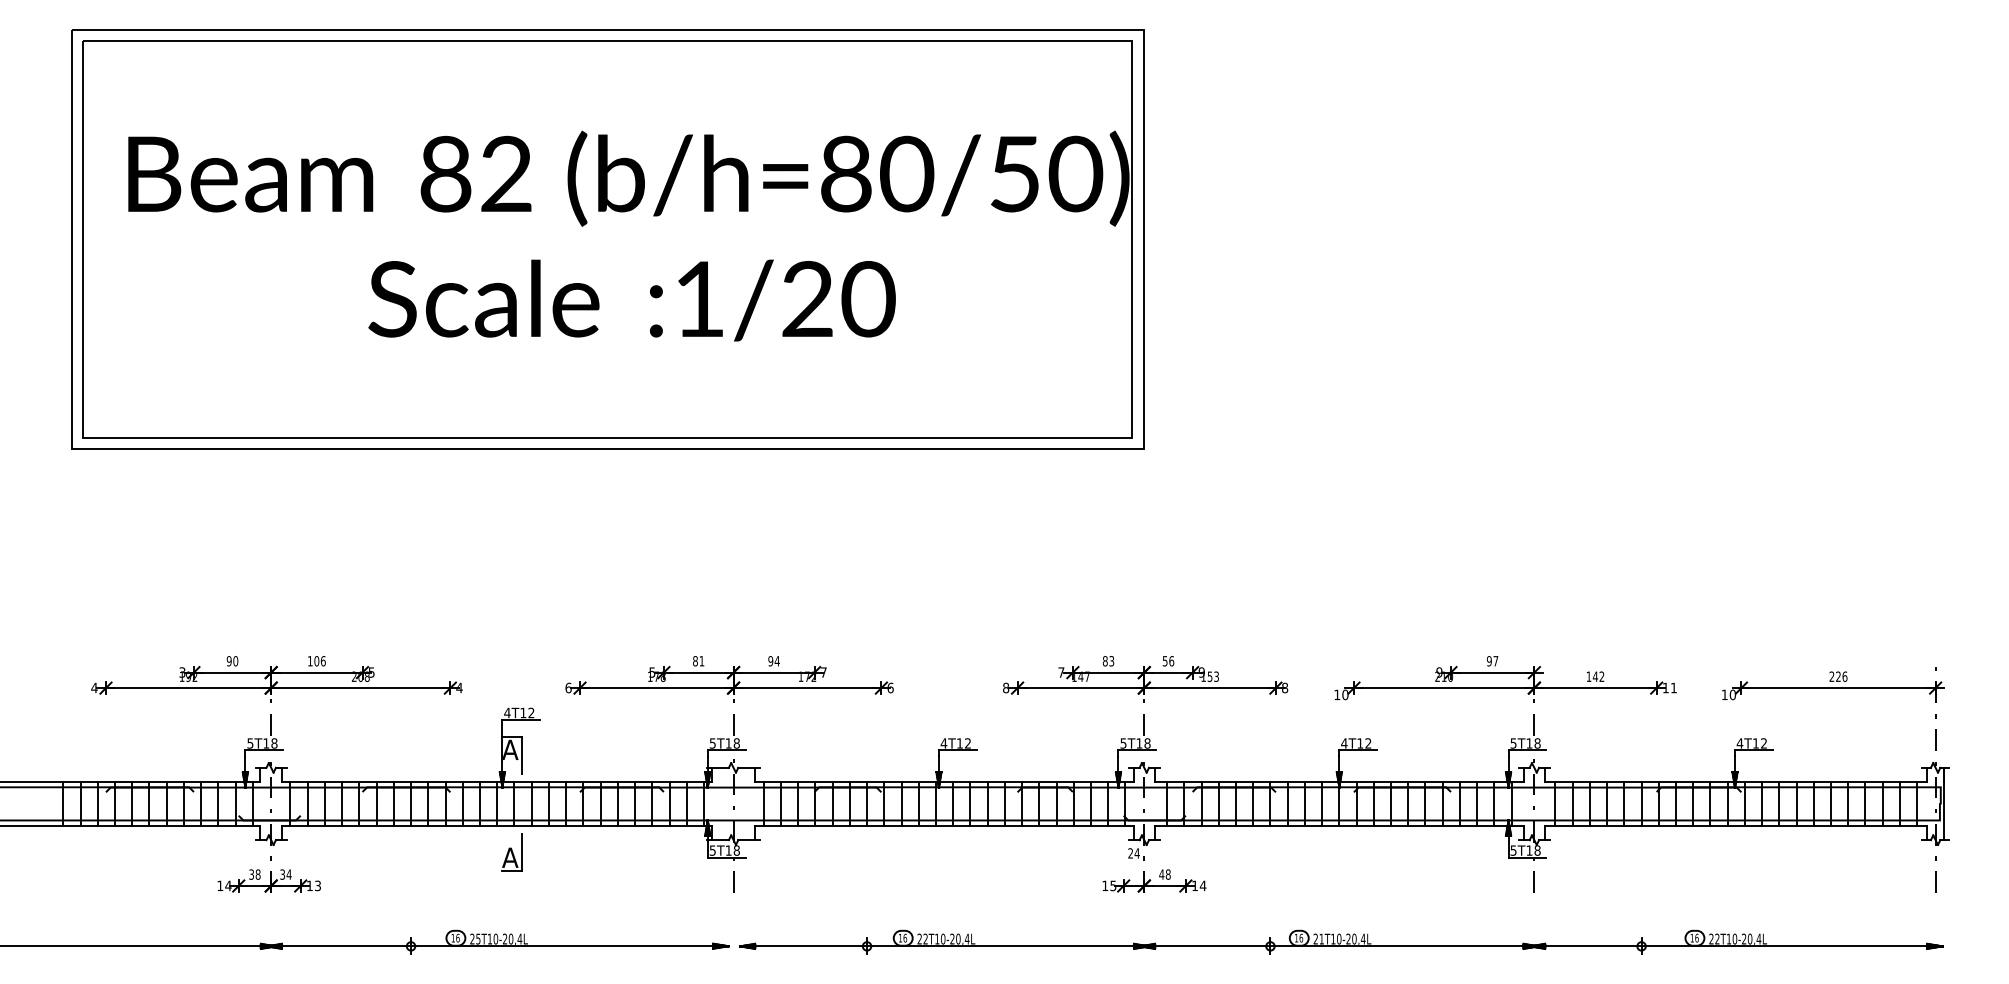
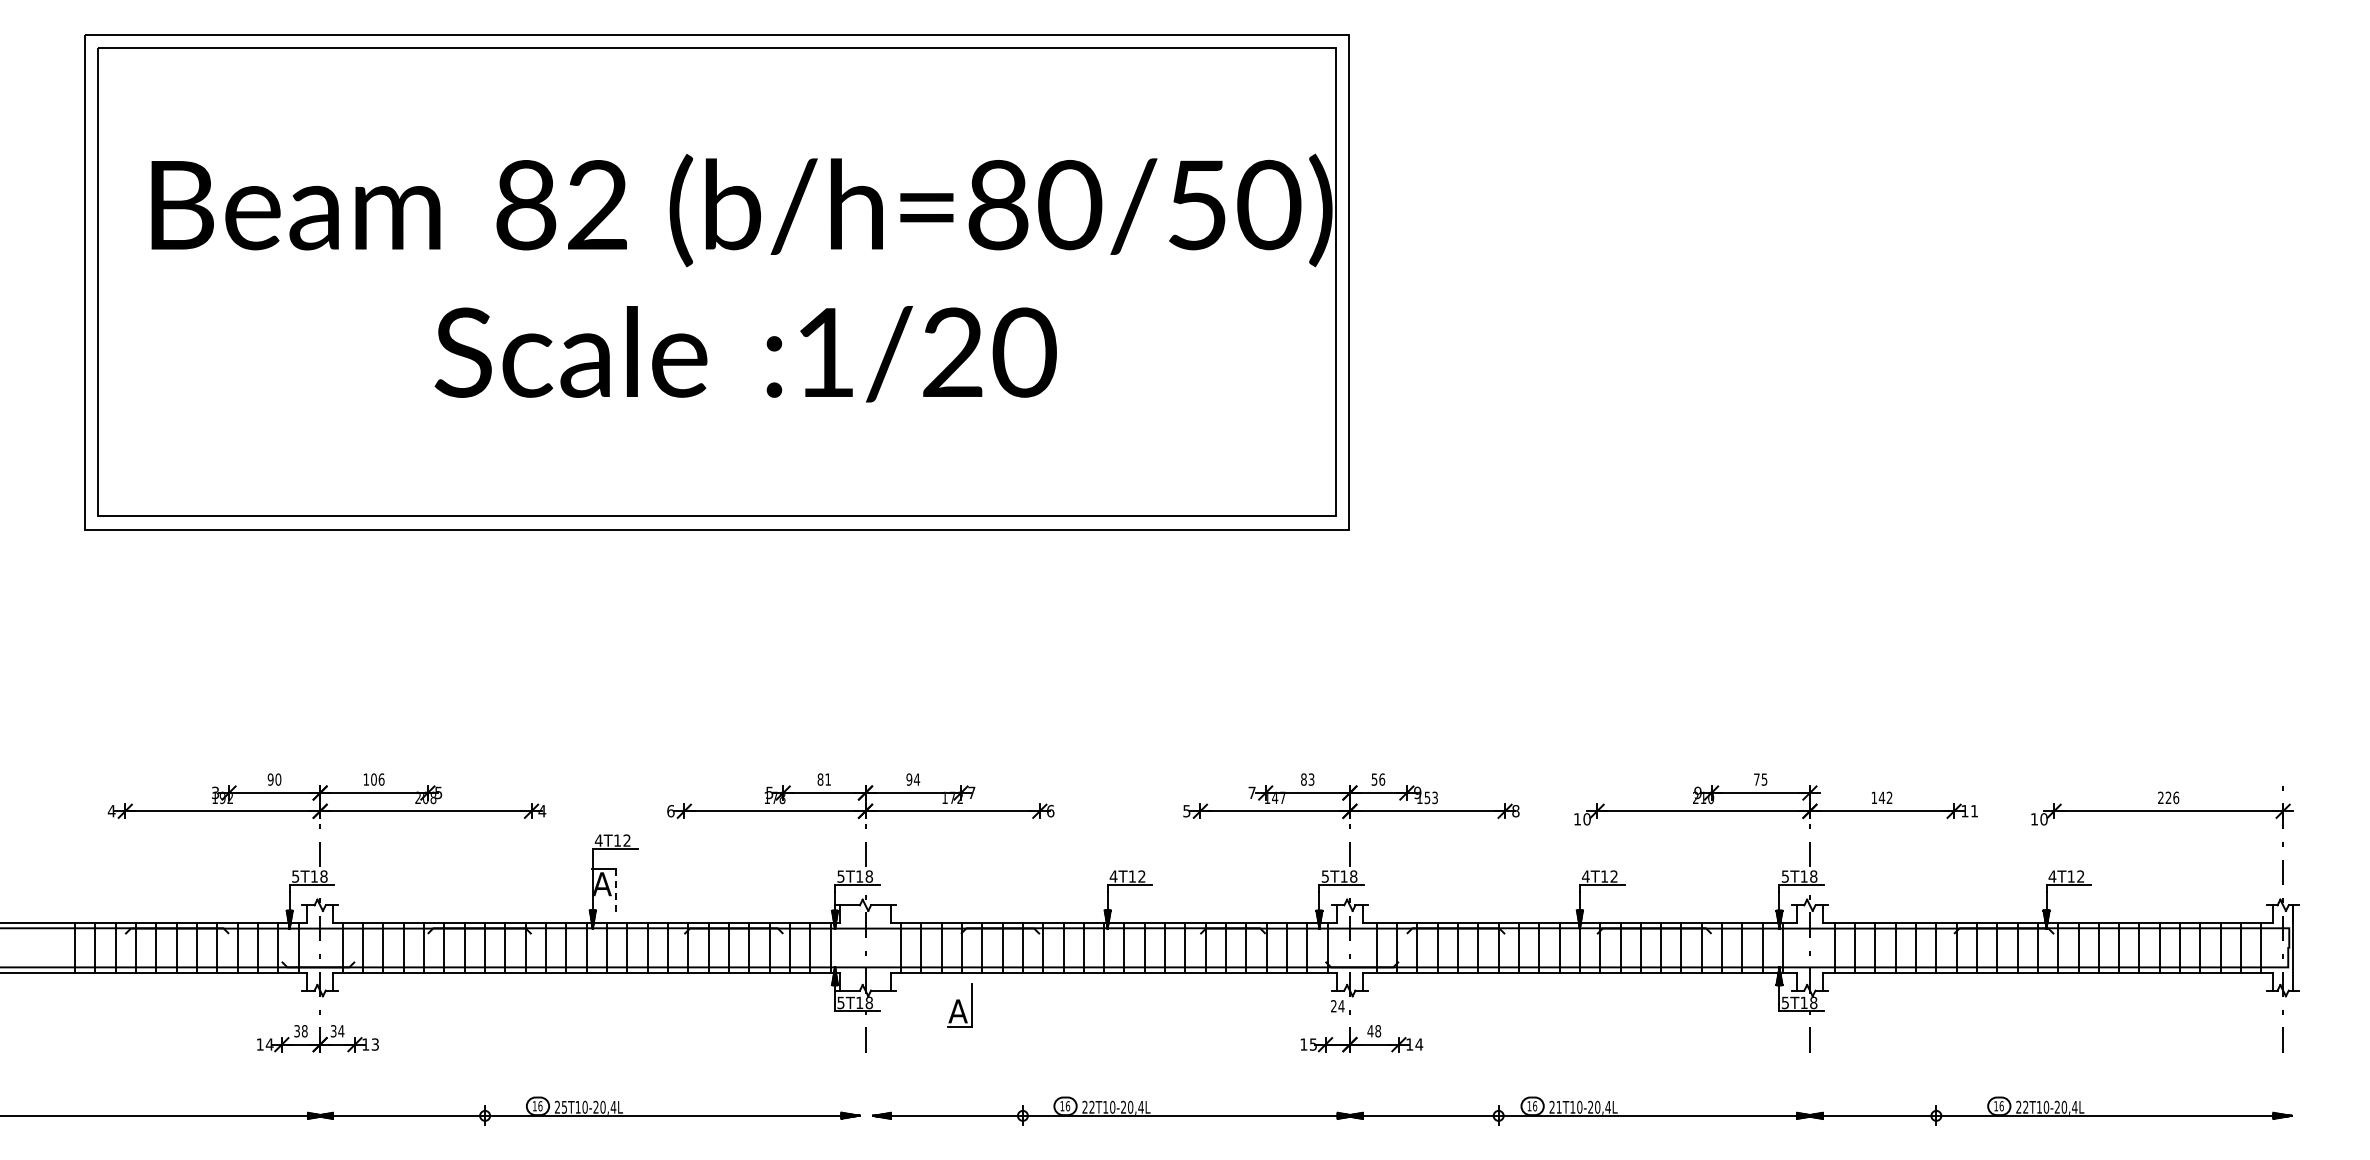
text: (1492, 661) -> (1760, 779), 97 -> 75
text: (1005, 688) -> (1186, 811), 8 -> 5
line: (521, 755) -> (615, 890), solid -> dashed
part: (511, 852) -> (959, 1005), moved

